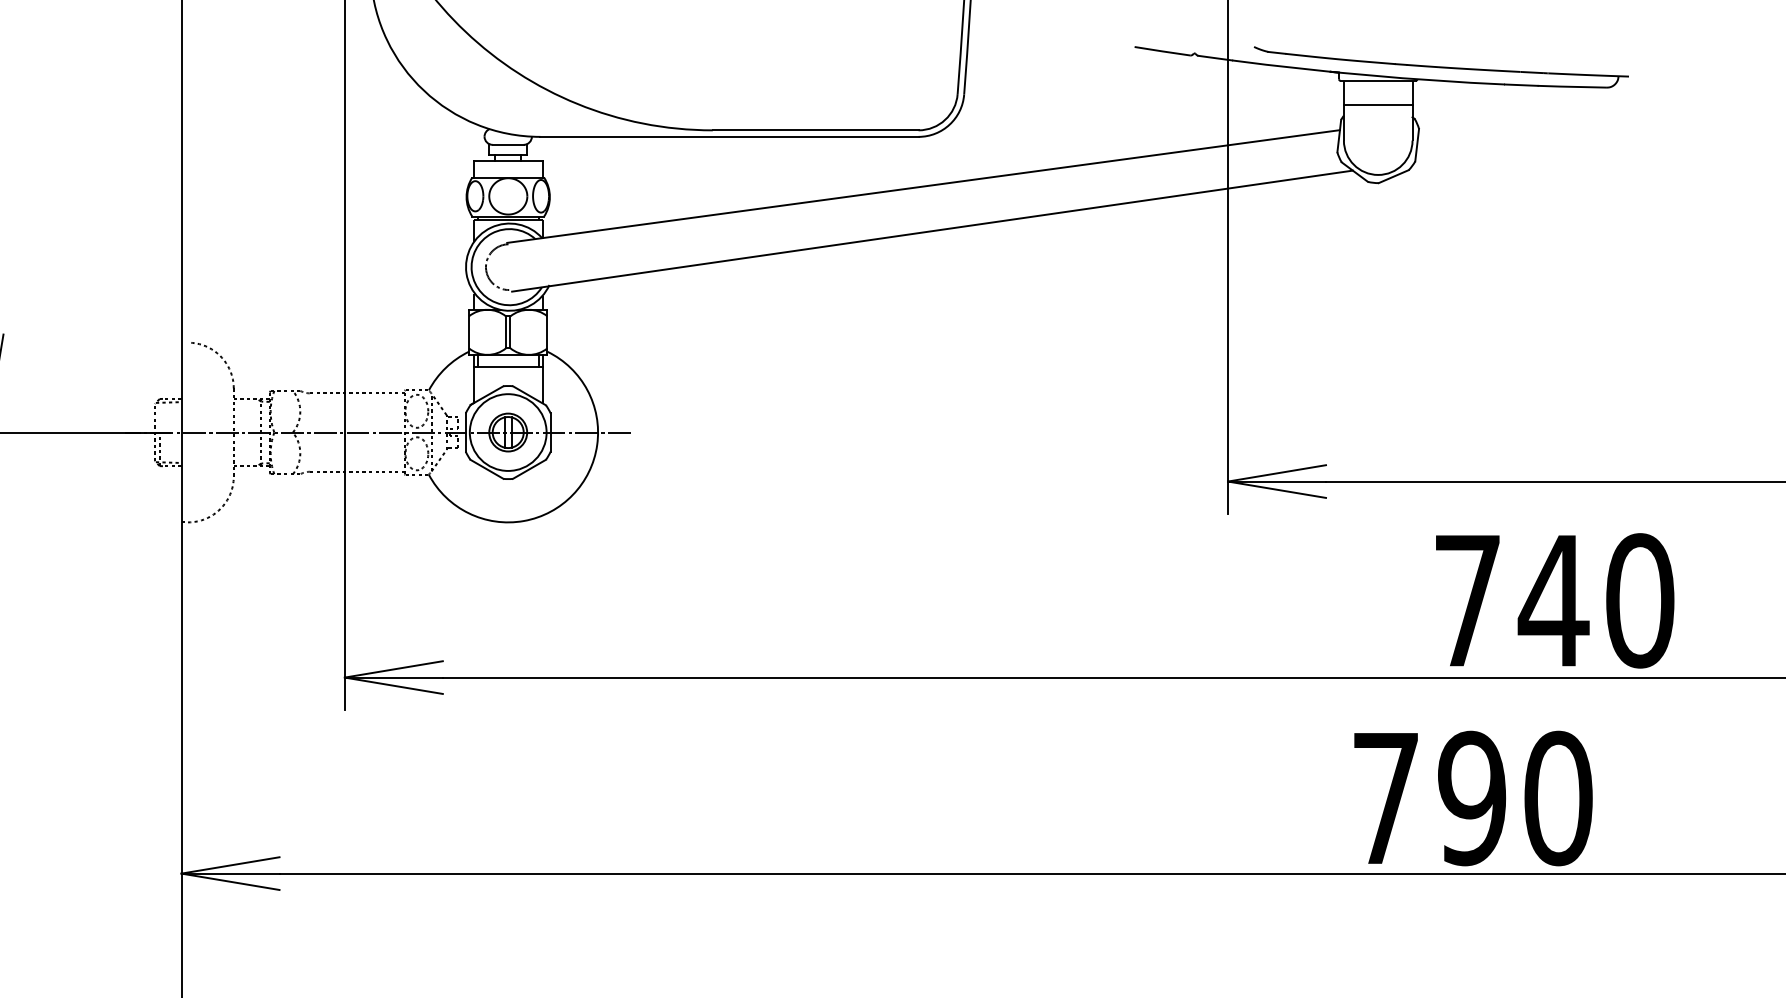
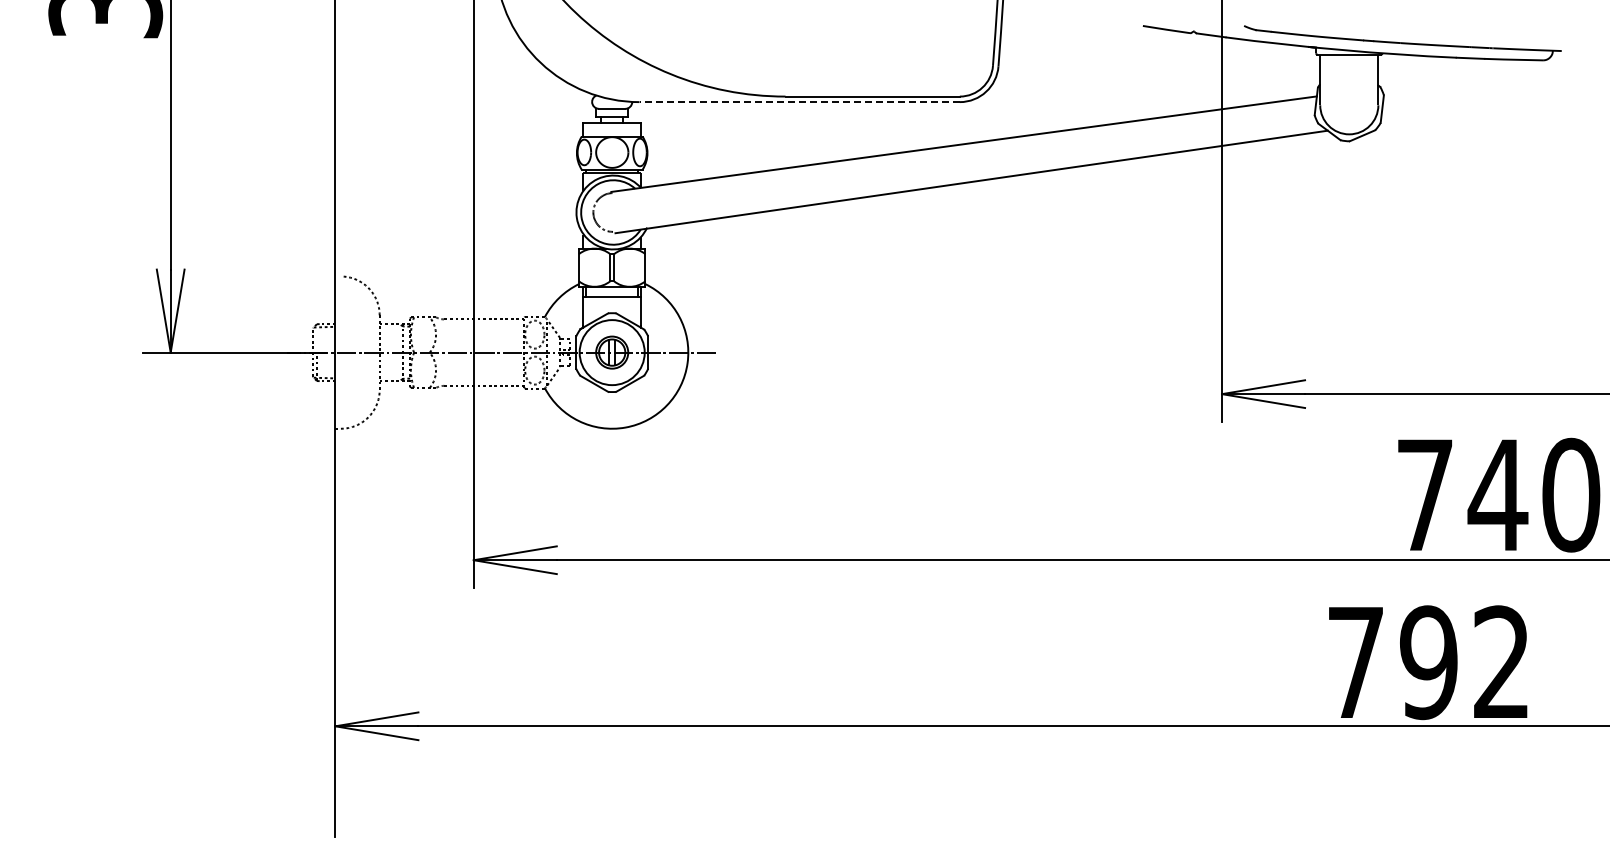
line: (1378, 104) -> (1349, 74), removed
line: (729, 137) -> (799, 102), solid -> dashed
text: (1559, 798) -> (1502, 662), 790 -> 792

